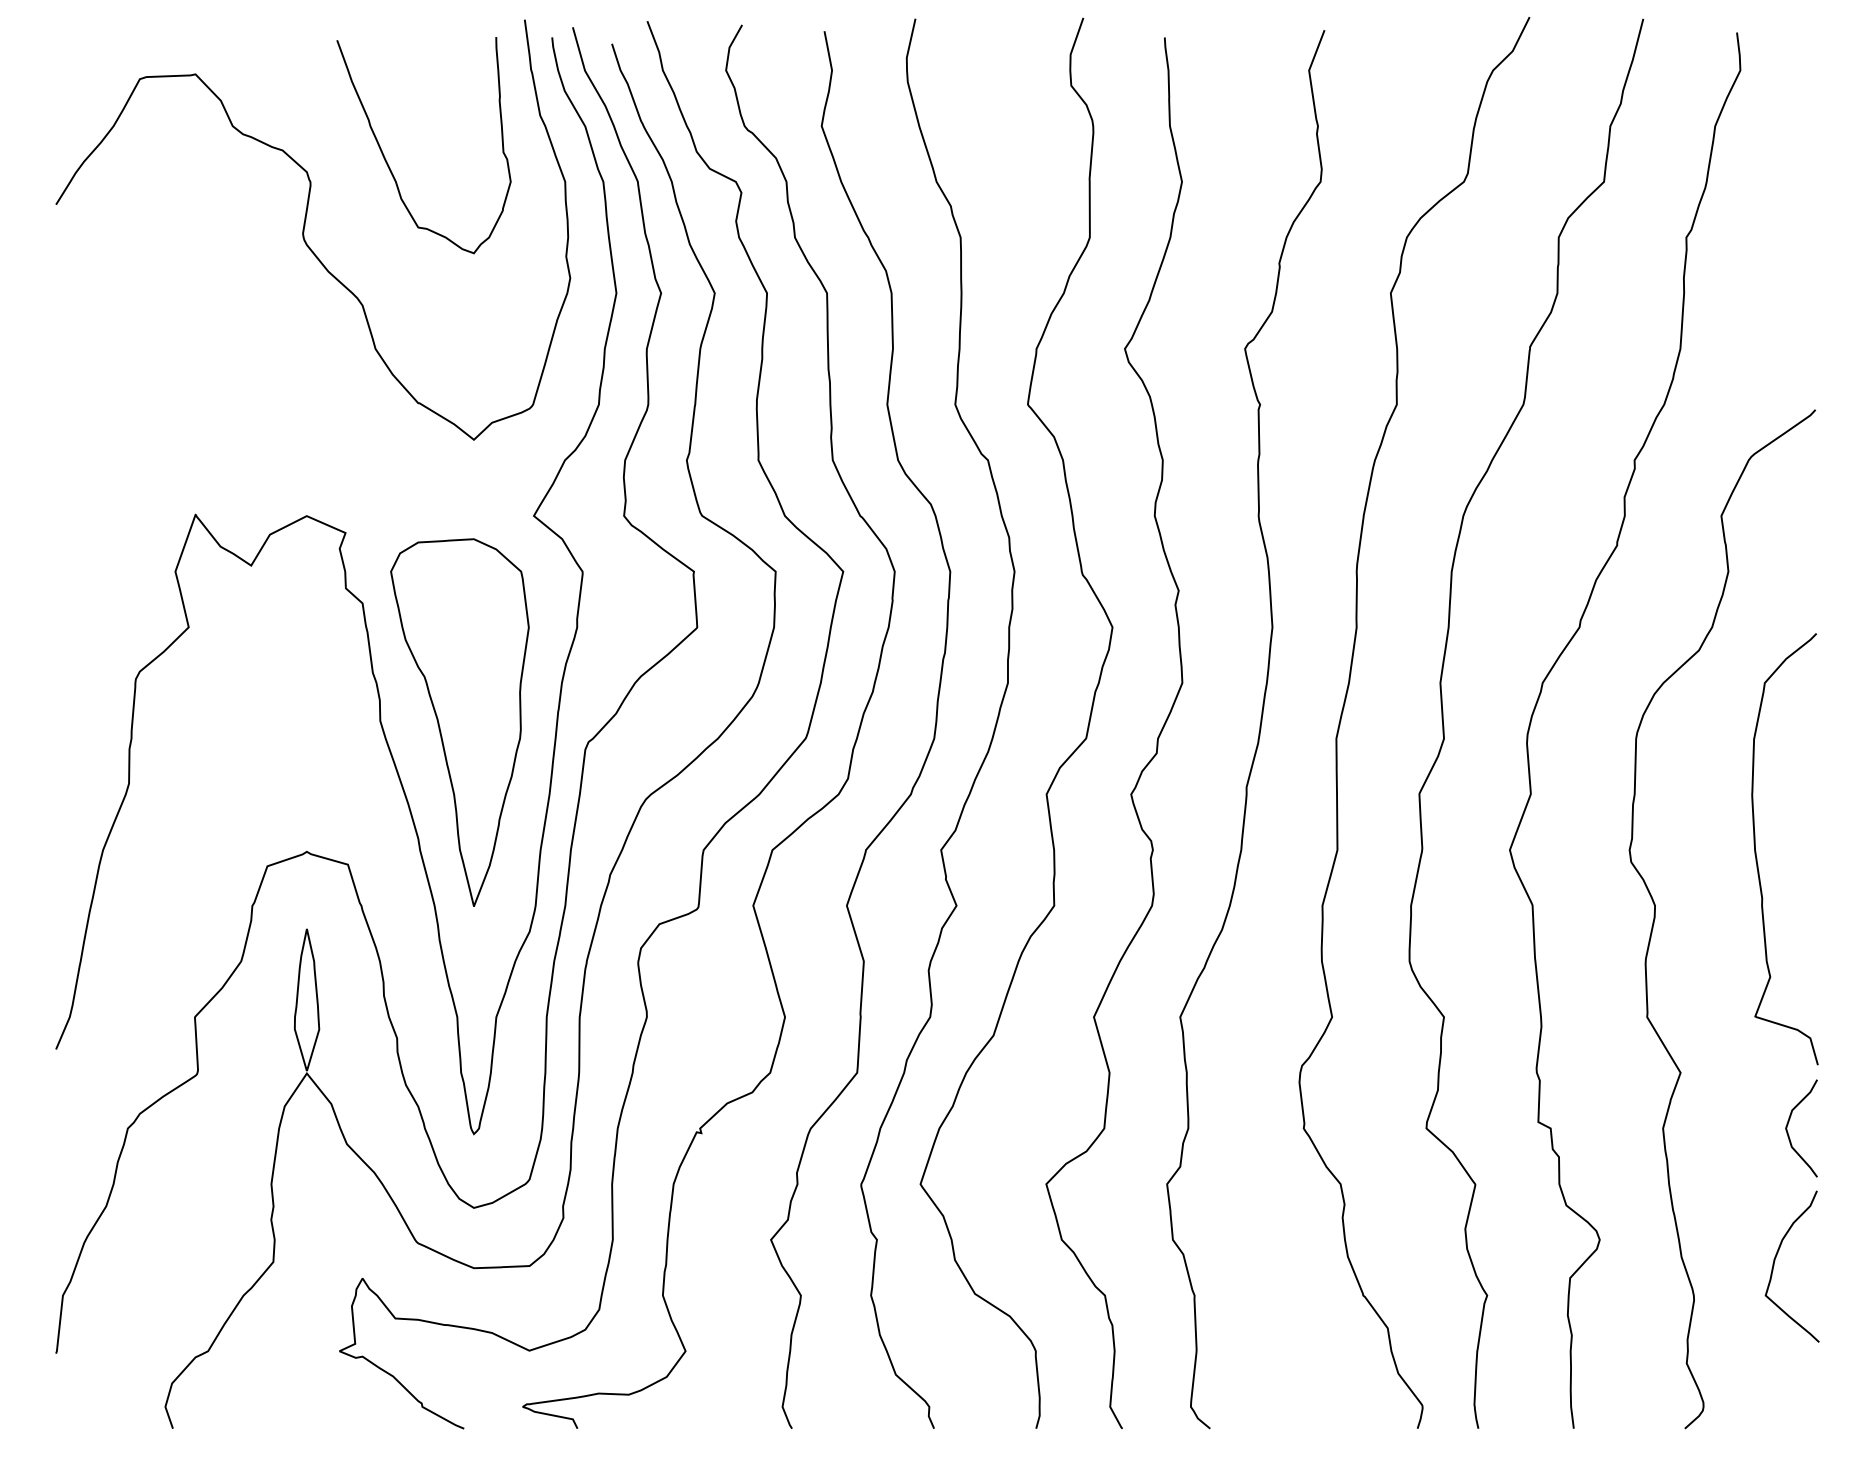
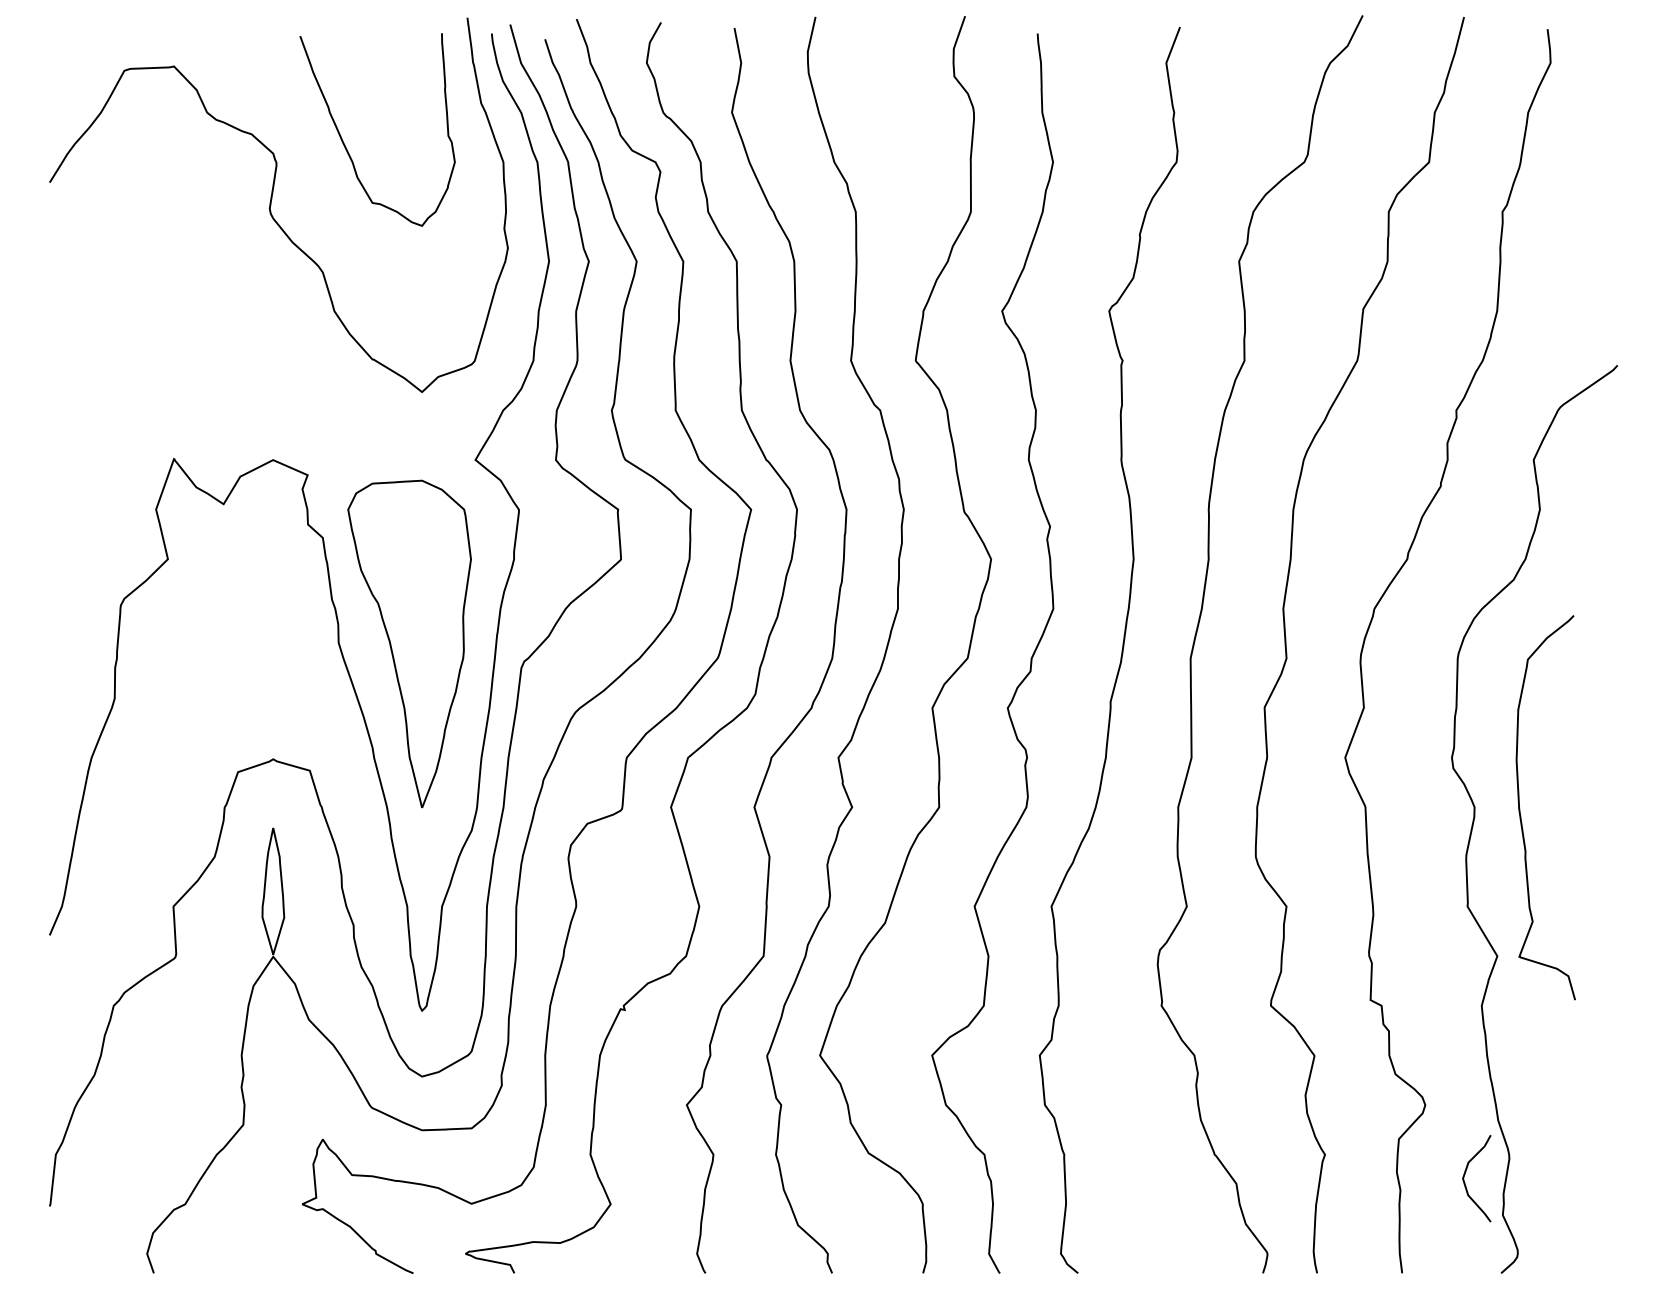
curve: (1756, 851) -> (1520, 809), moved
curve: (1789, 1122) -> (1466, 1173), moved
curve: (1775, 1261) -> (1581, 1124), removed

